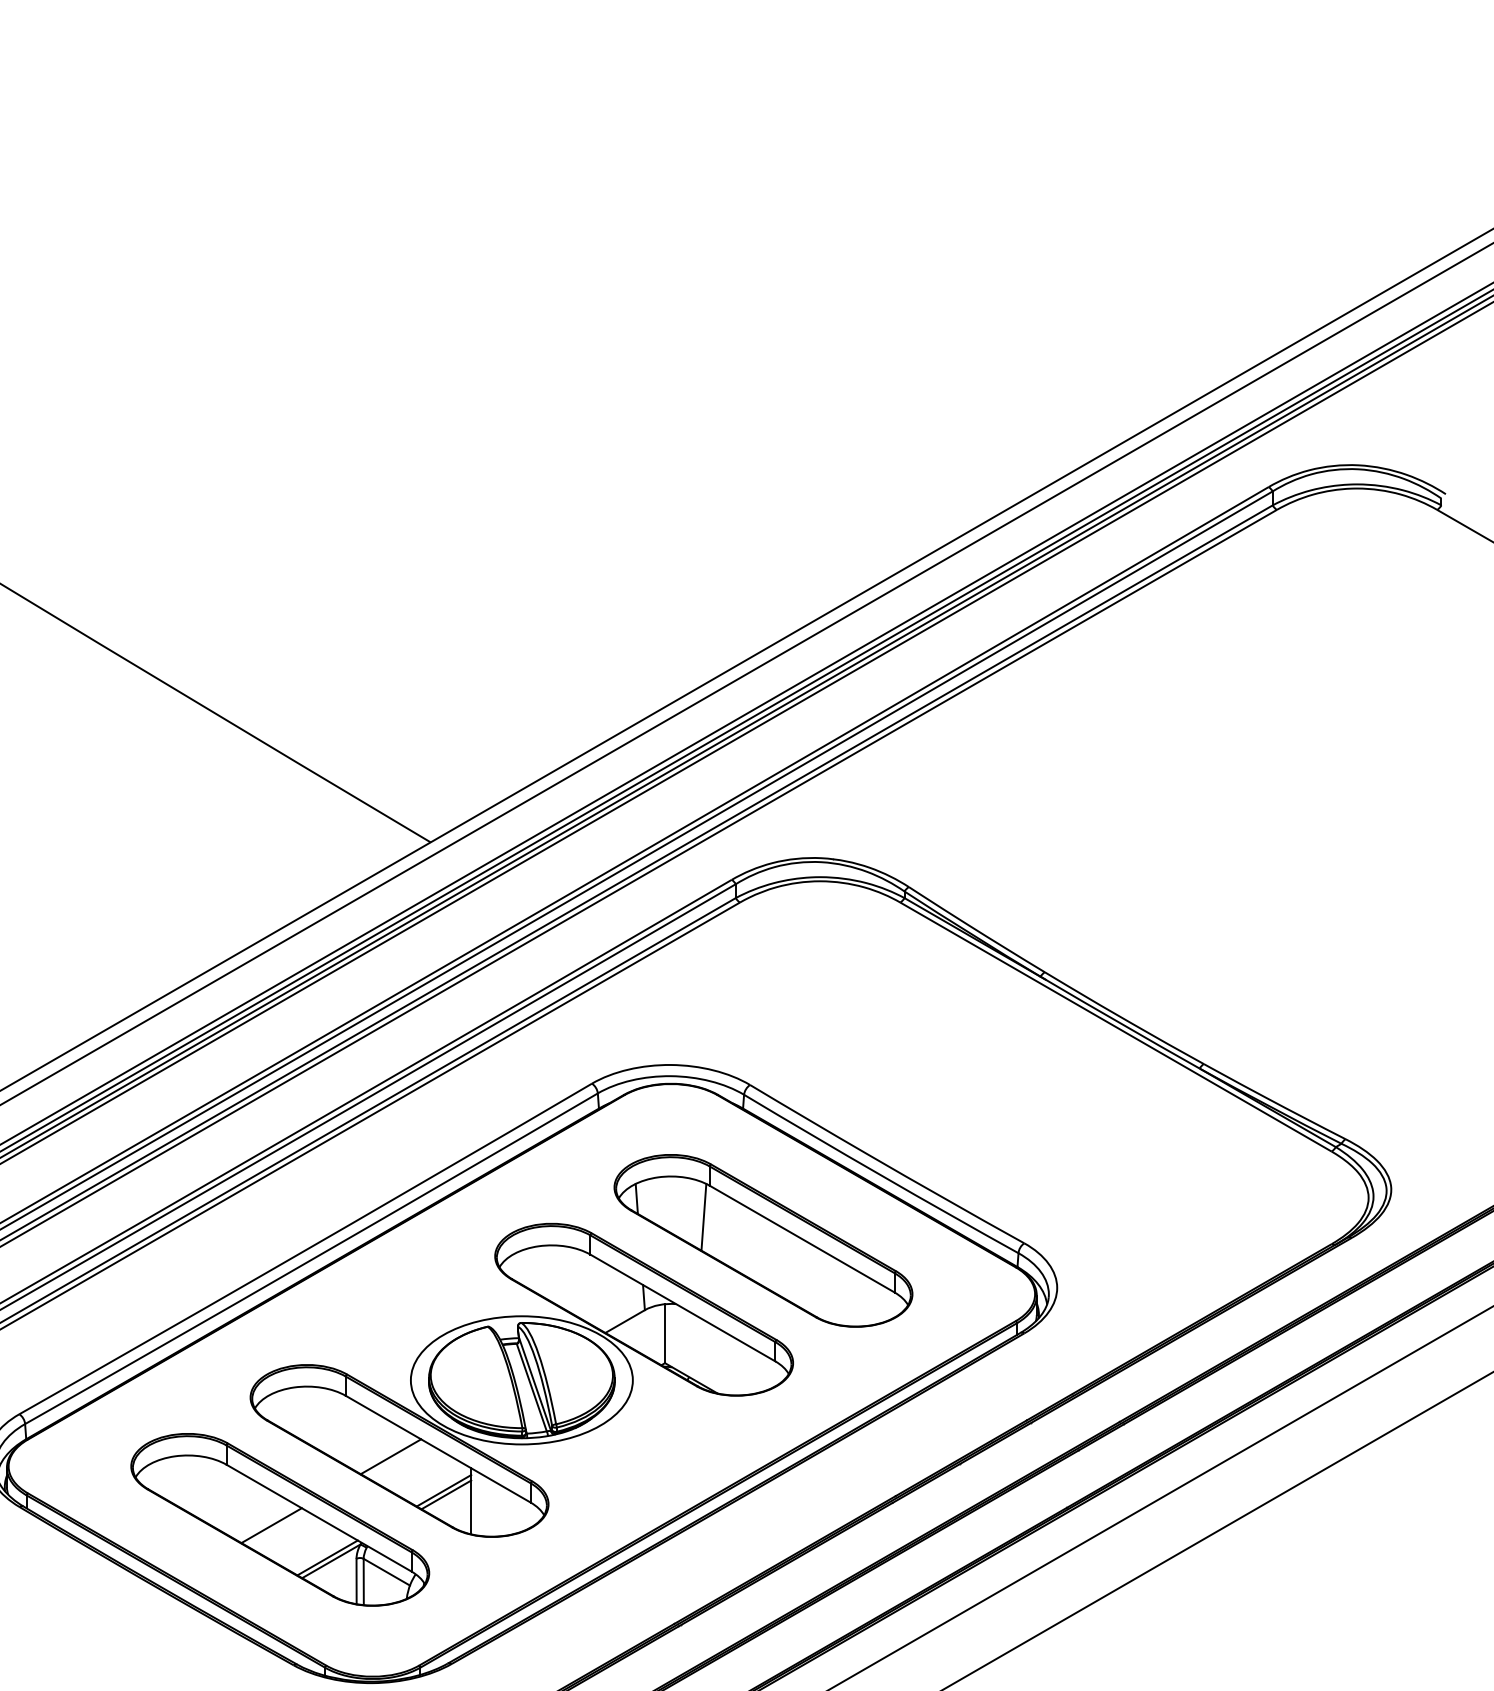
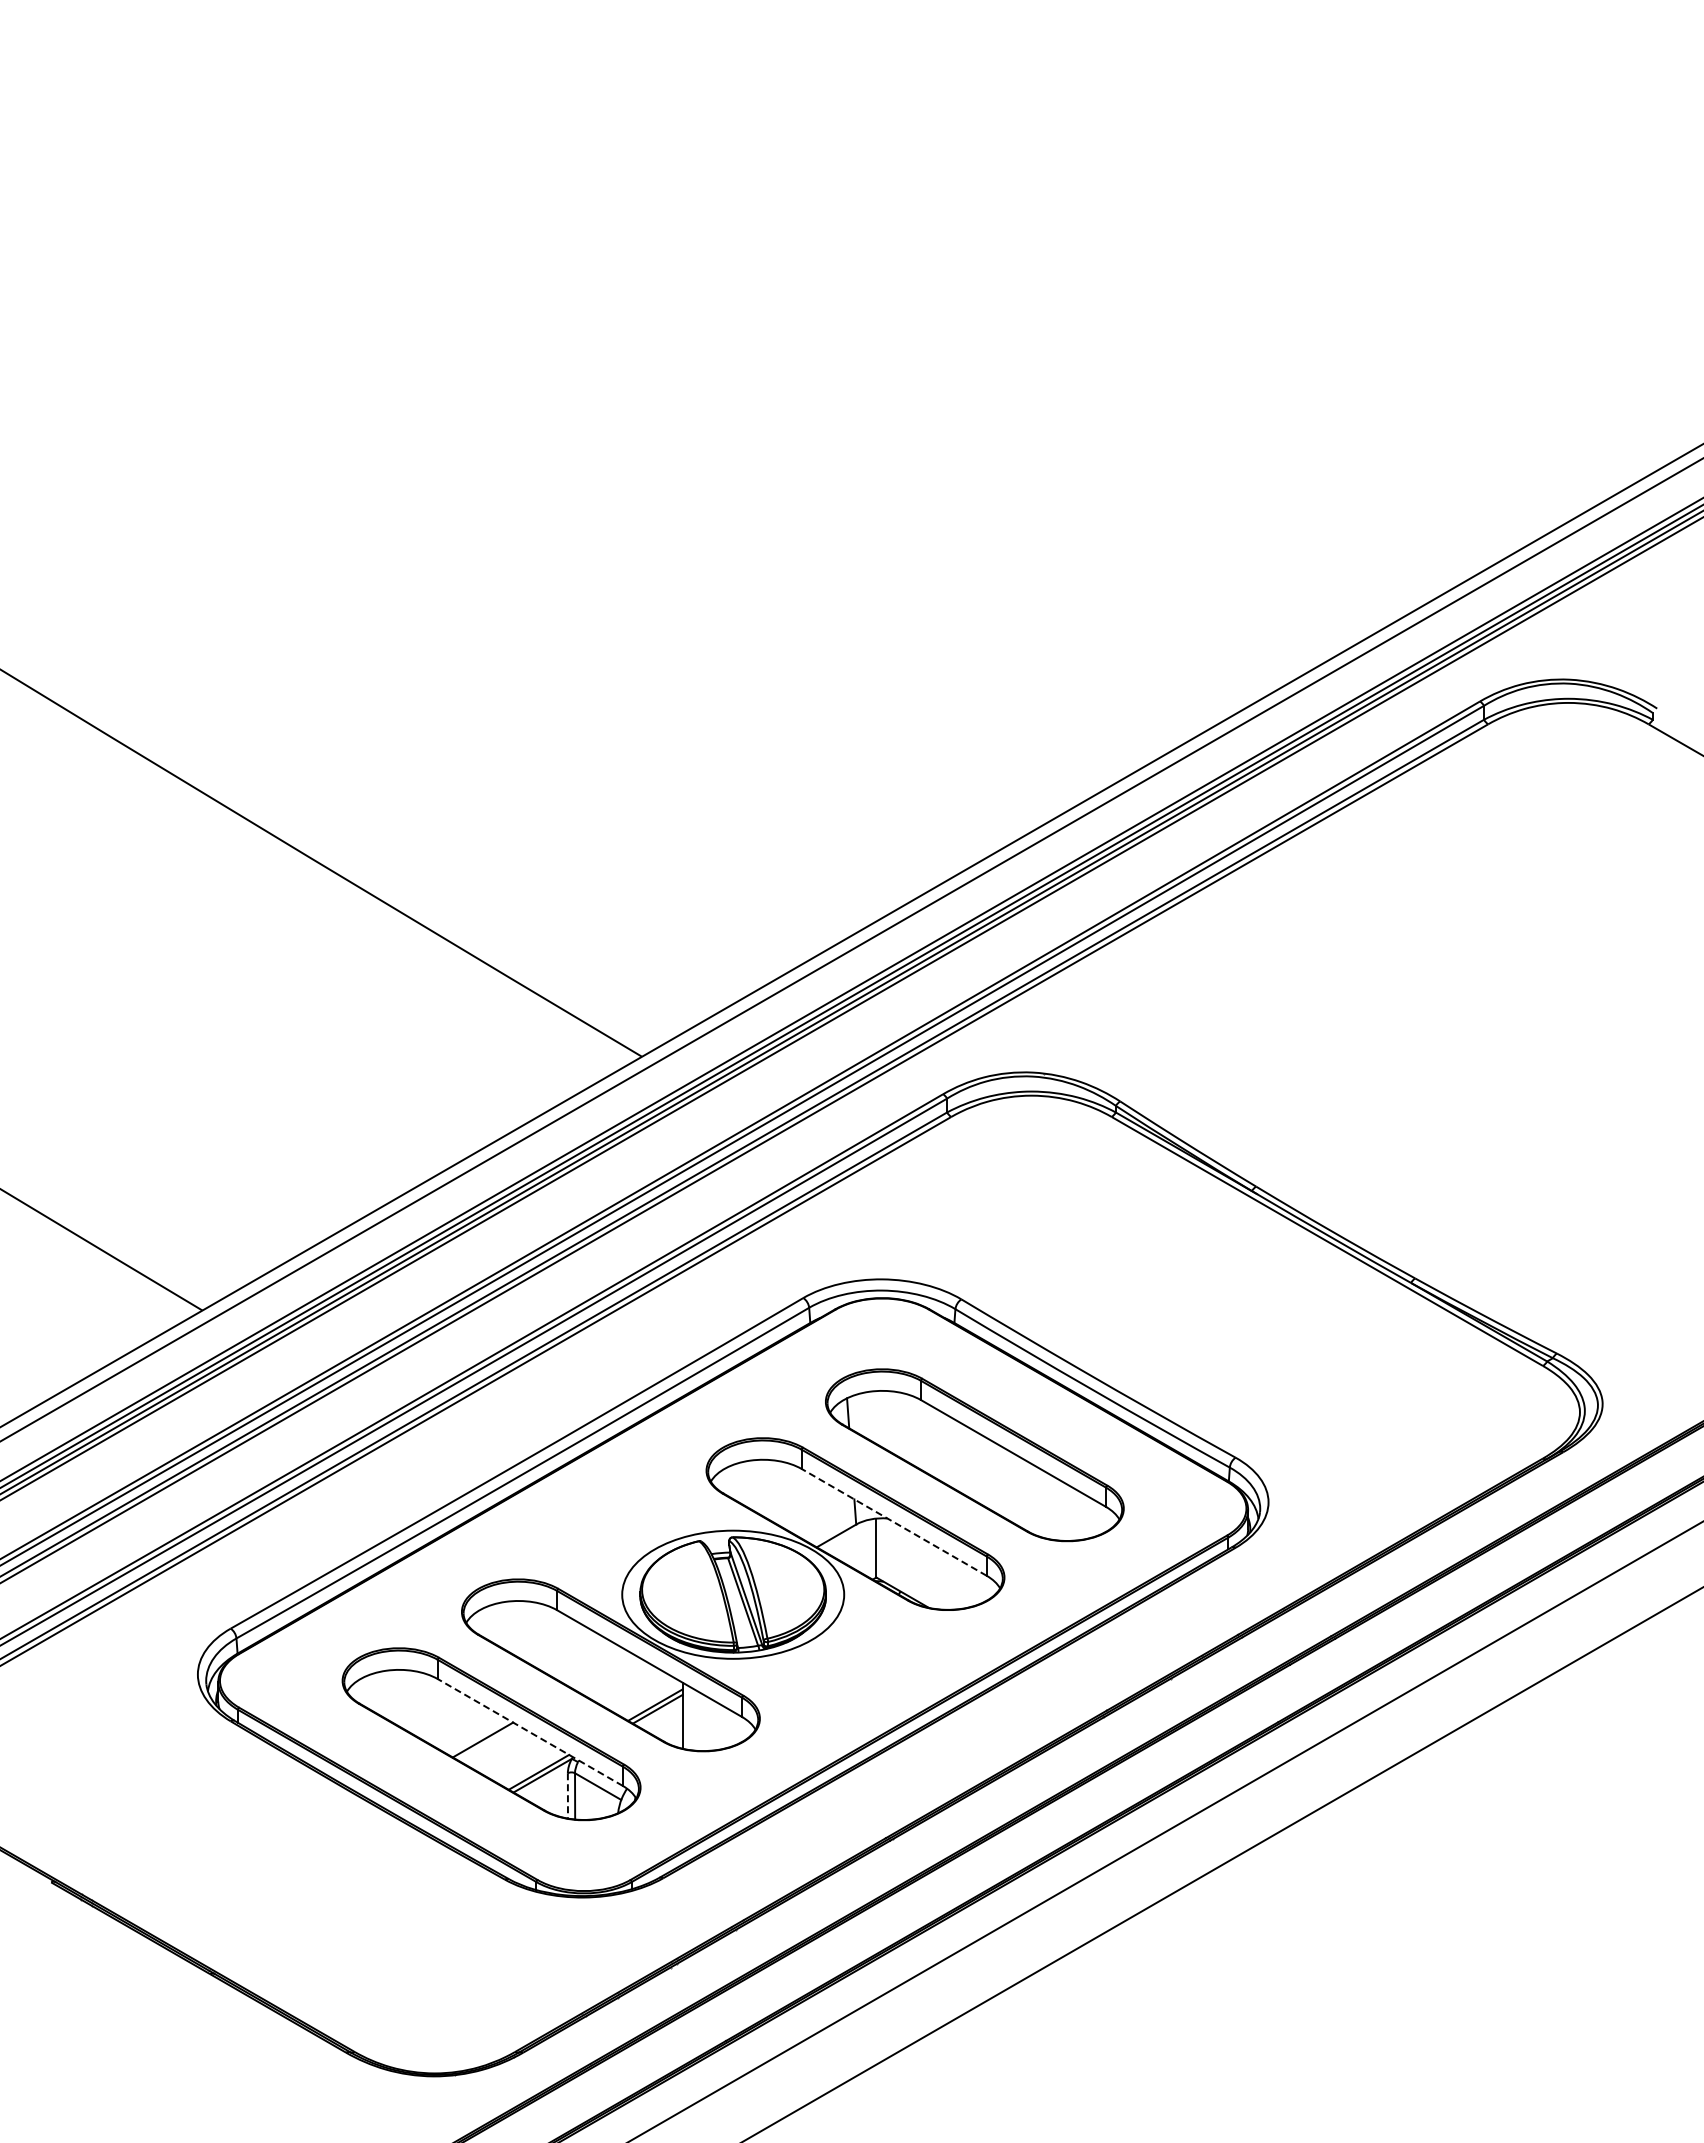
line: (703, 1217) -> (914, 1431), removed
line: (683, 1308) -> (894, 1522), solid -> dashed
line: (391, 1456) -> (602, 1670), removed
line: (319, 1518) -> (530, 1732), solid -> dashed
line: (356, 1581) -> (567, 1795), solid -> dashed

